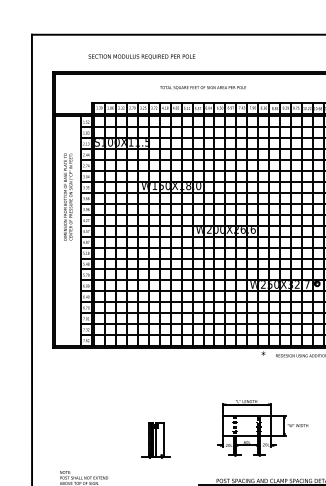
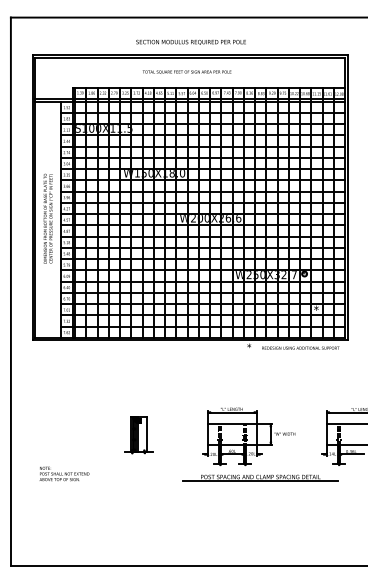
text: (141, 56) -> (190, 41), moved
text: (67, 196) -> (47, 218), moved
part: (262, 428) -> (248, 436), moved

